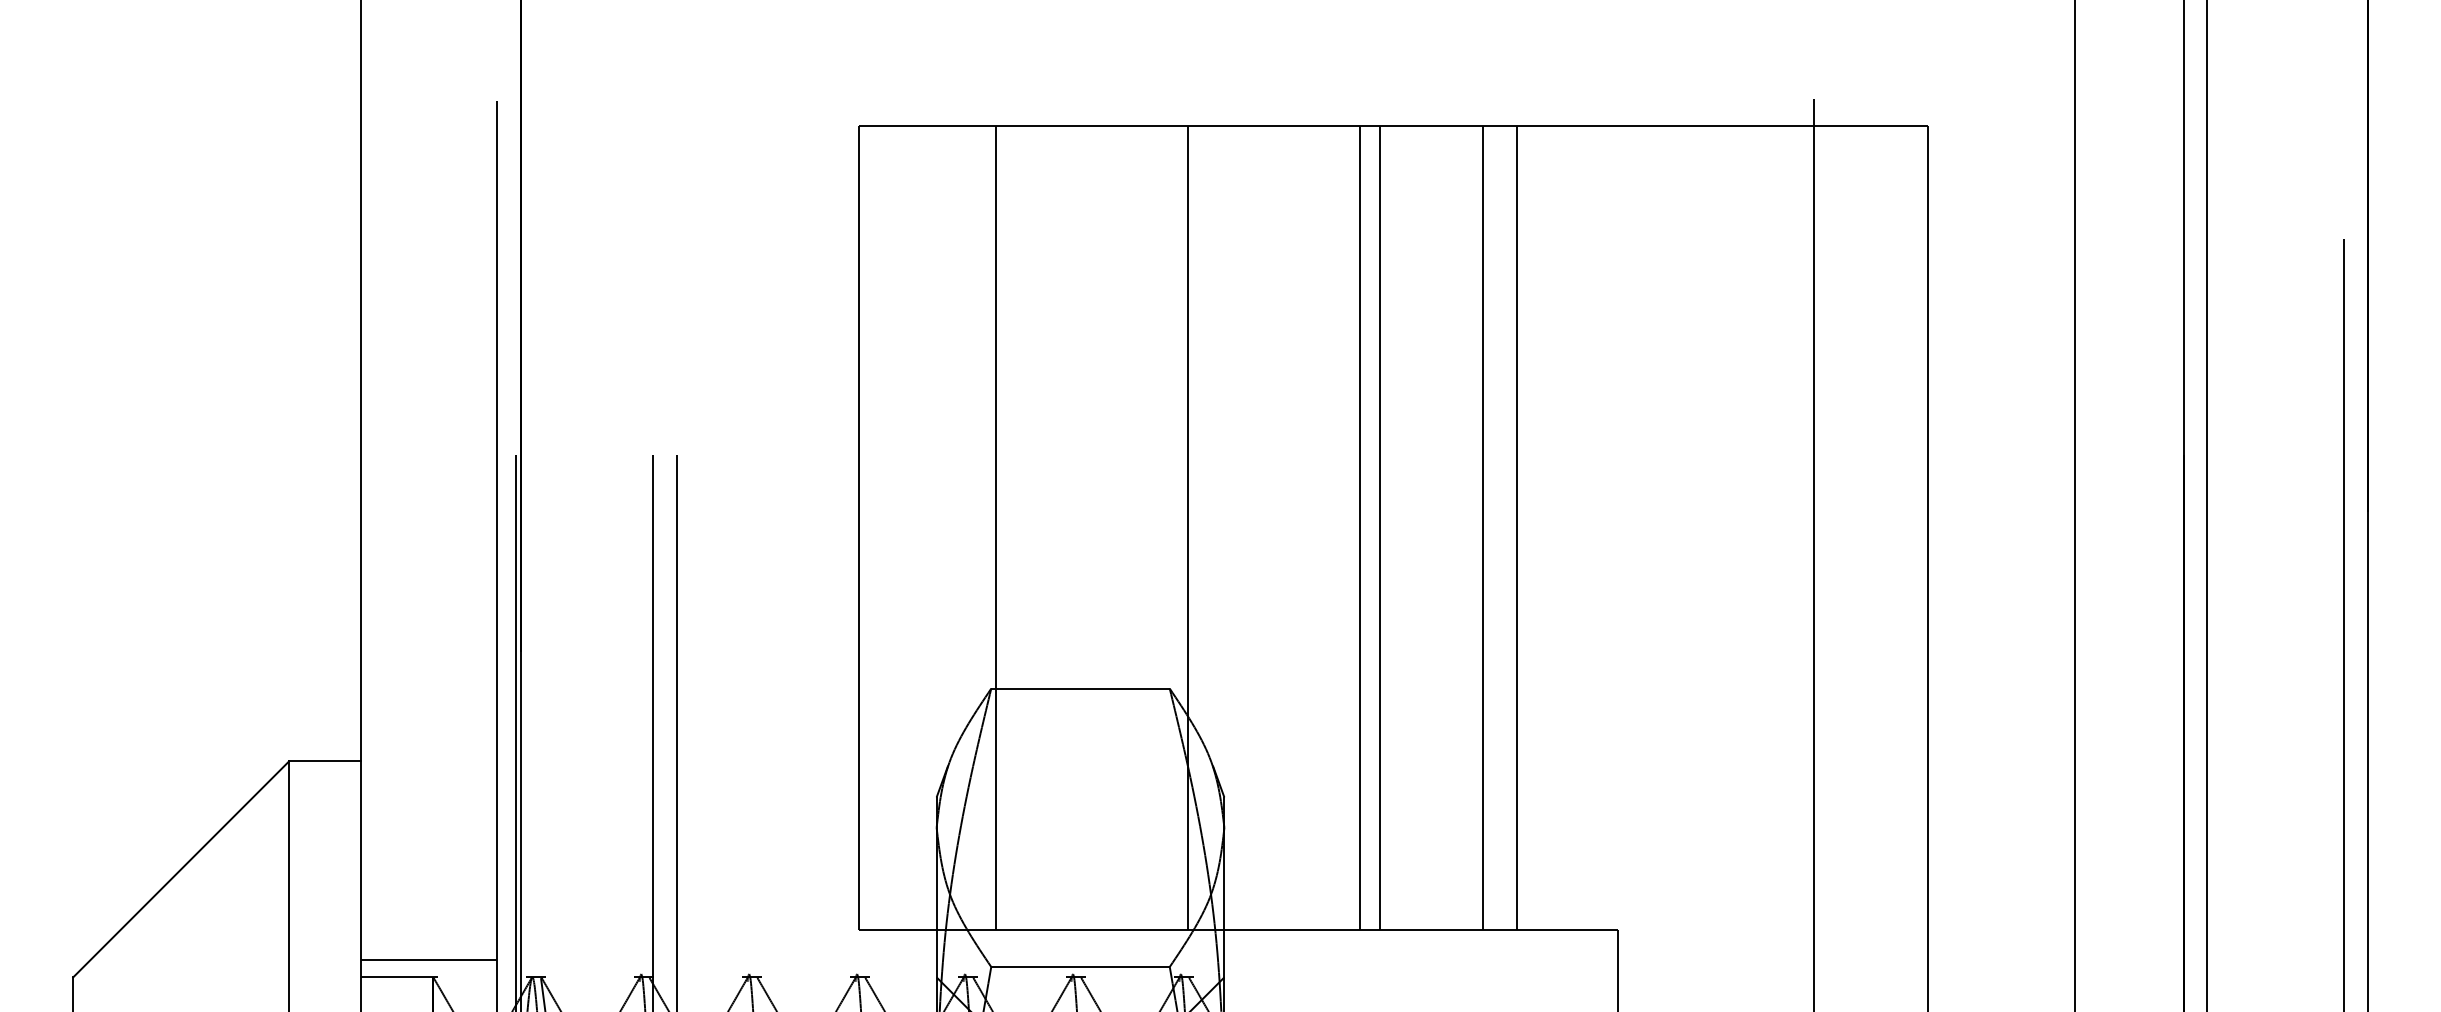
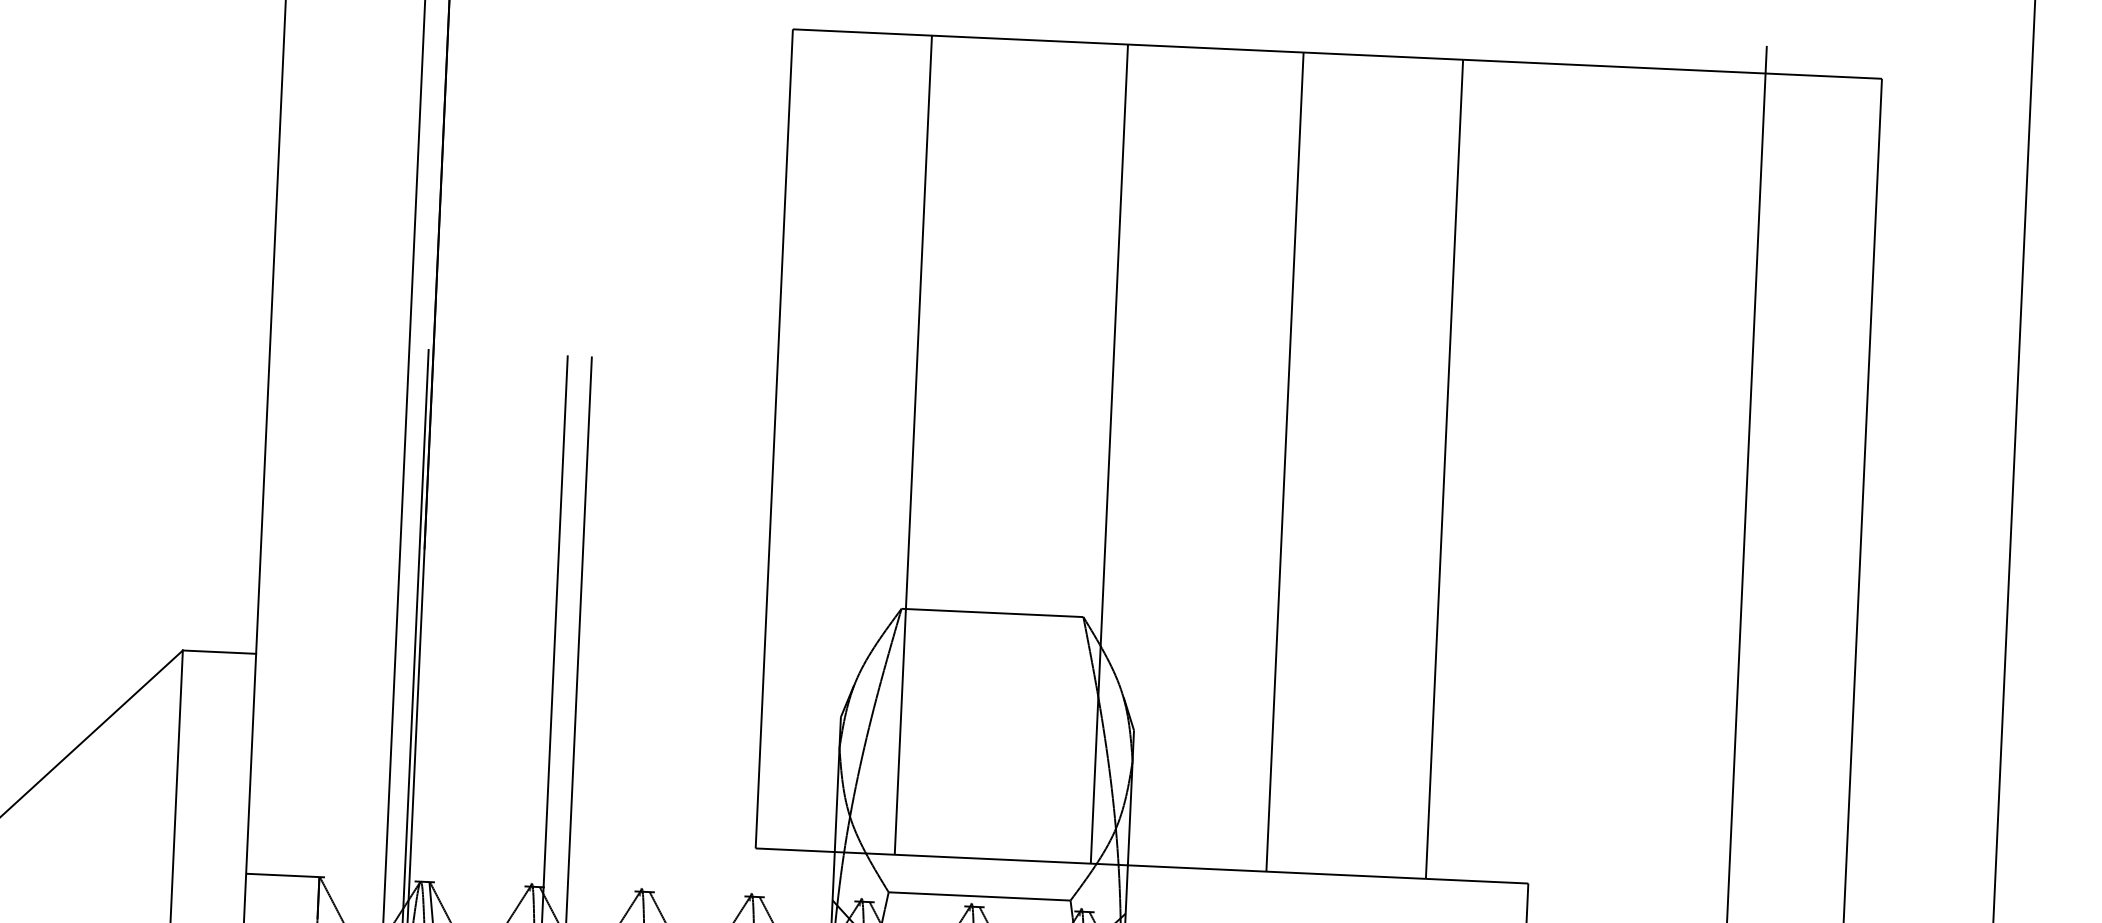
line: (1380, 527) -> (1305, 462), removed
line: (1482, 527) -> (1409, 467), removed
line: (428, 960) -> (315, 859), removed

